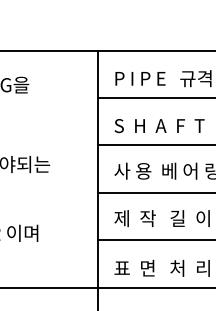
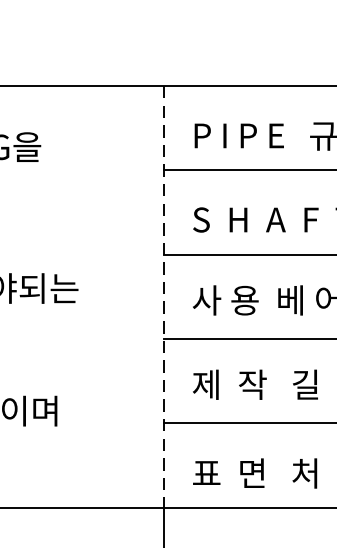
line: (97, 169) -> (162, 297), solid -> dashed

